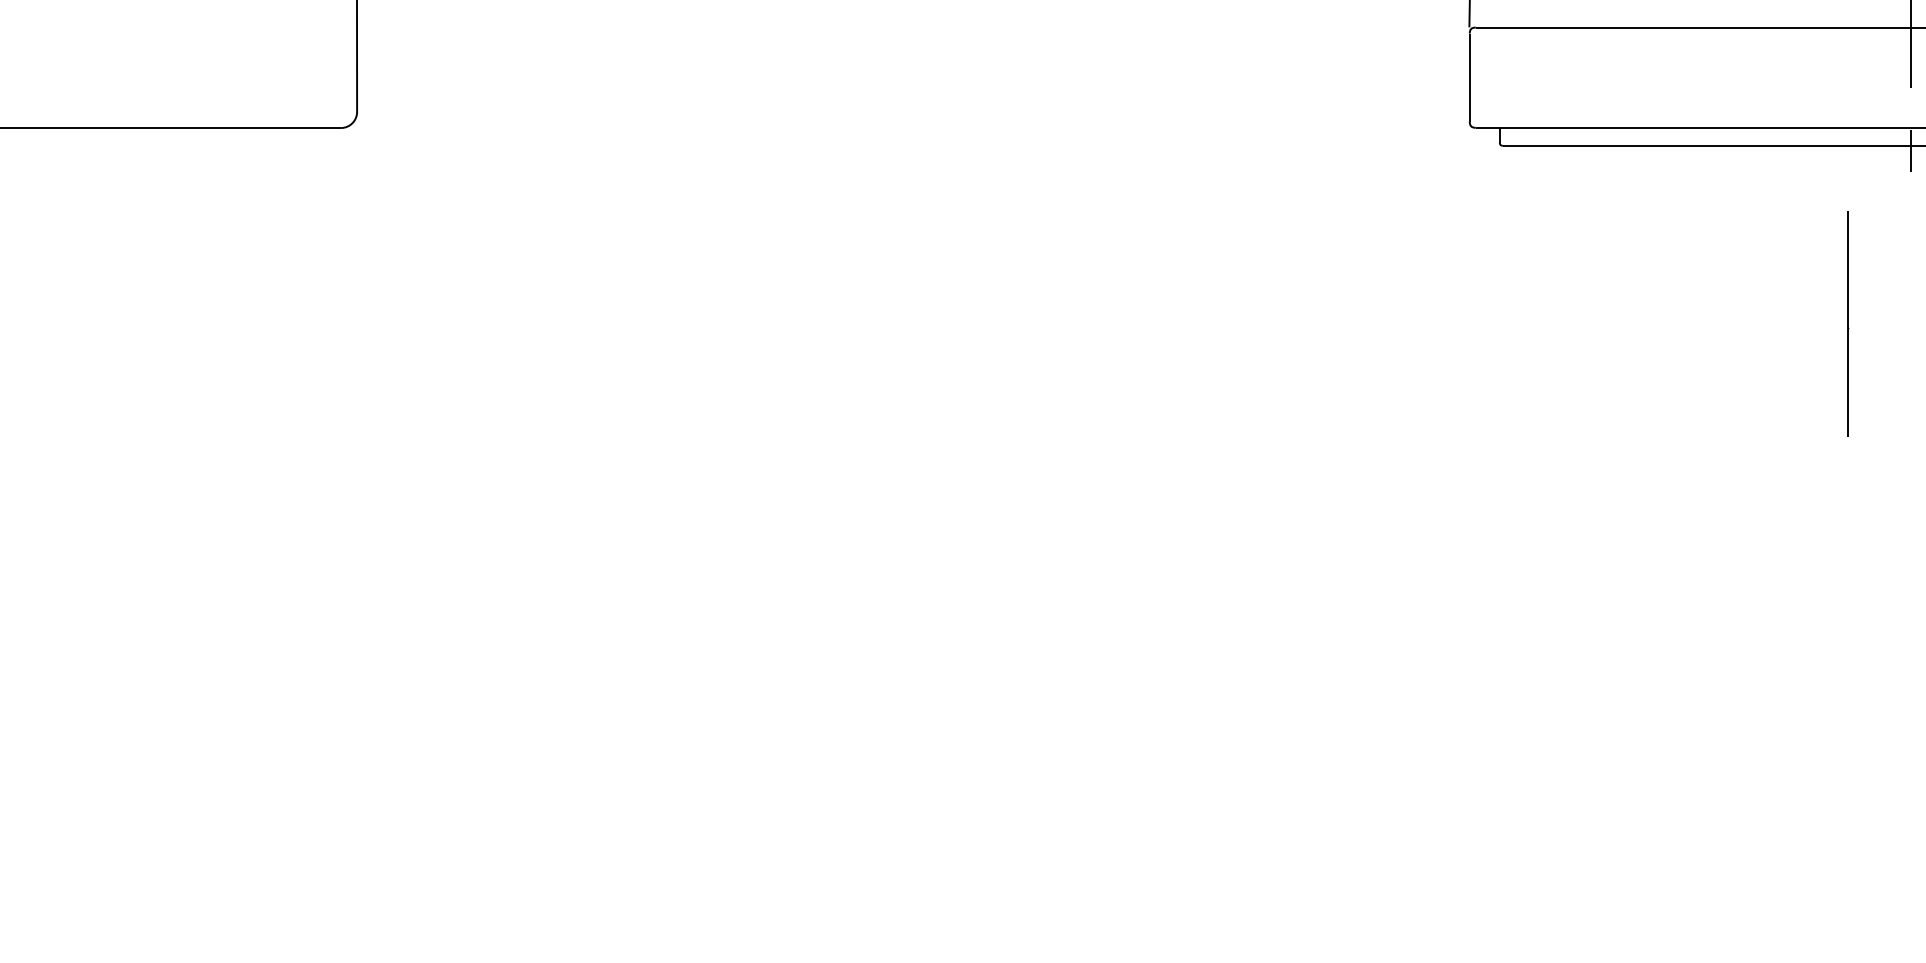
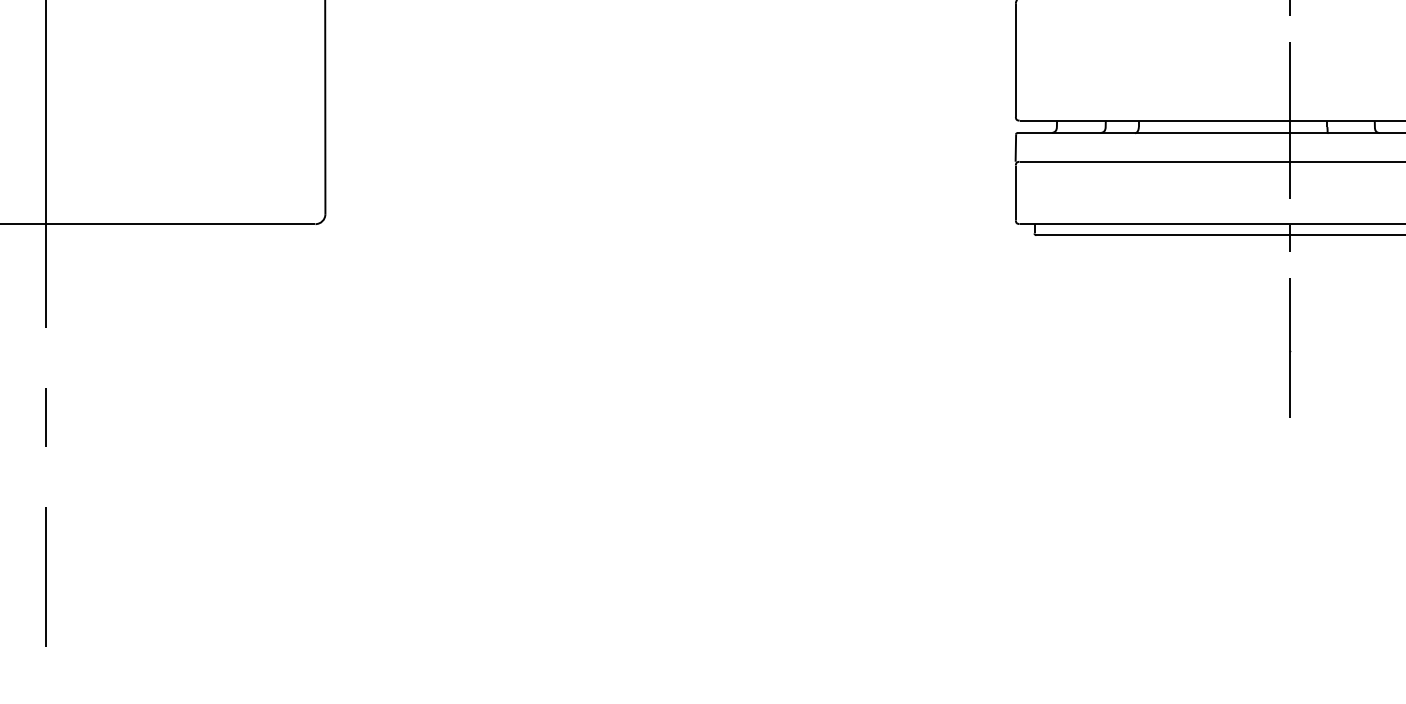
line: (1849, 323) -> (1290, 347), moved

